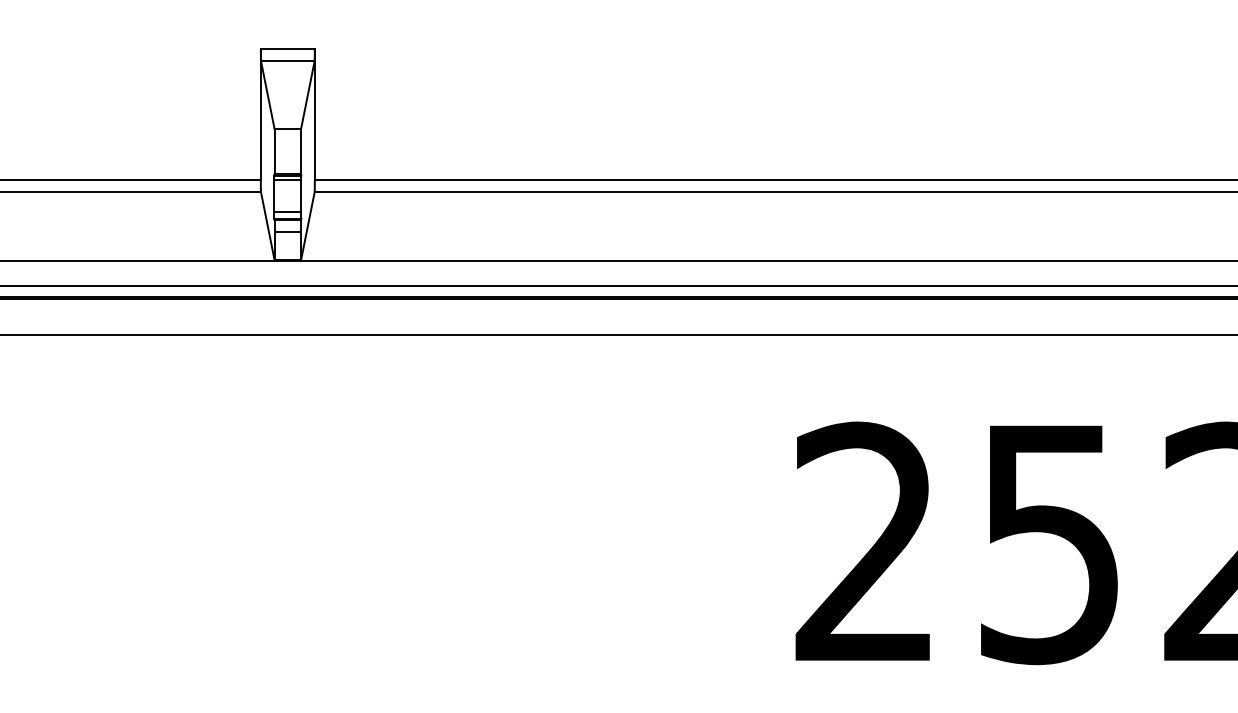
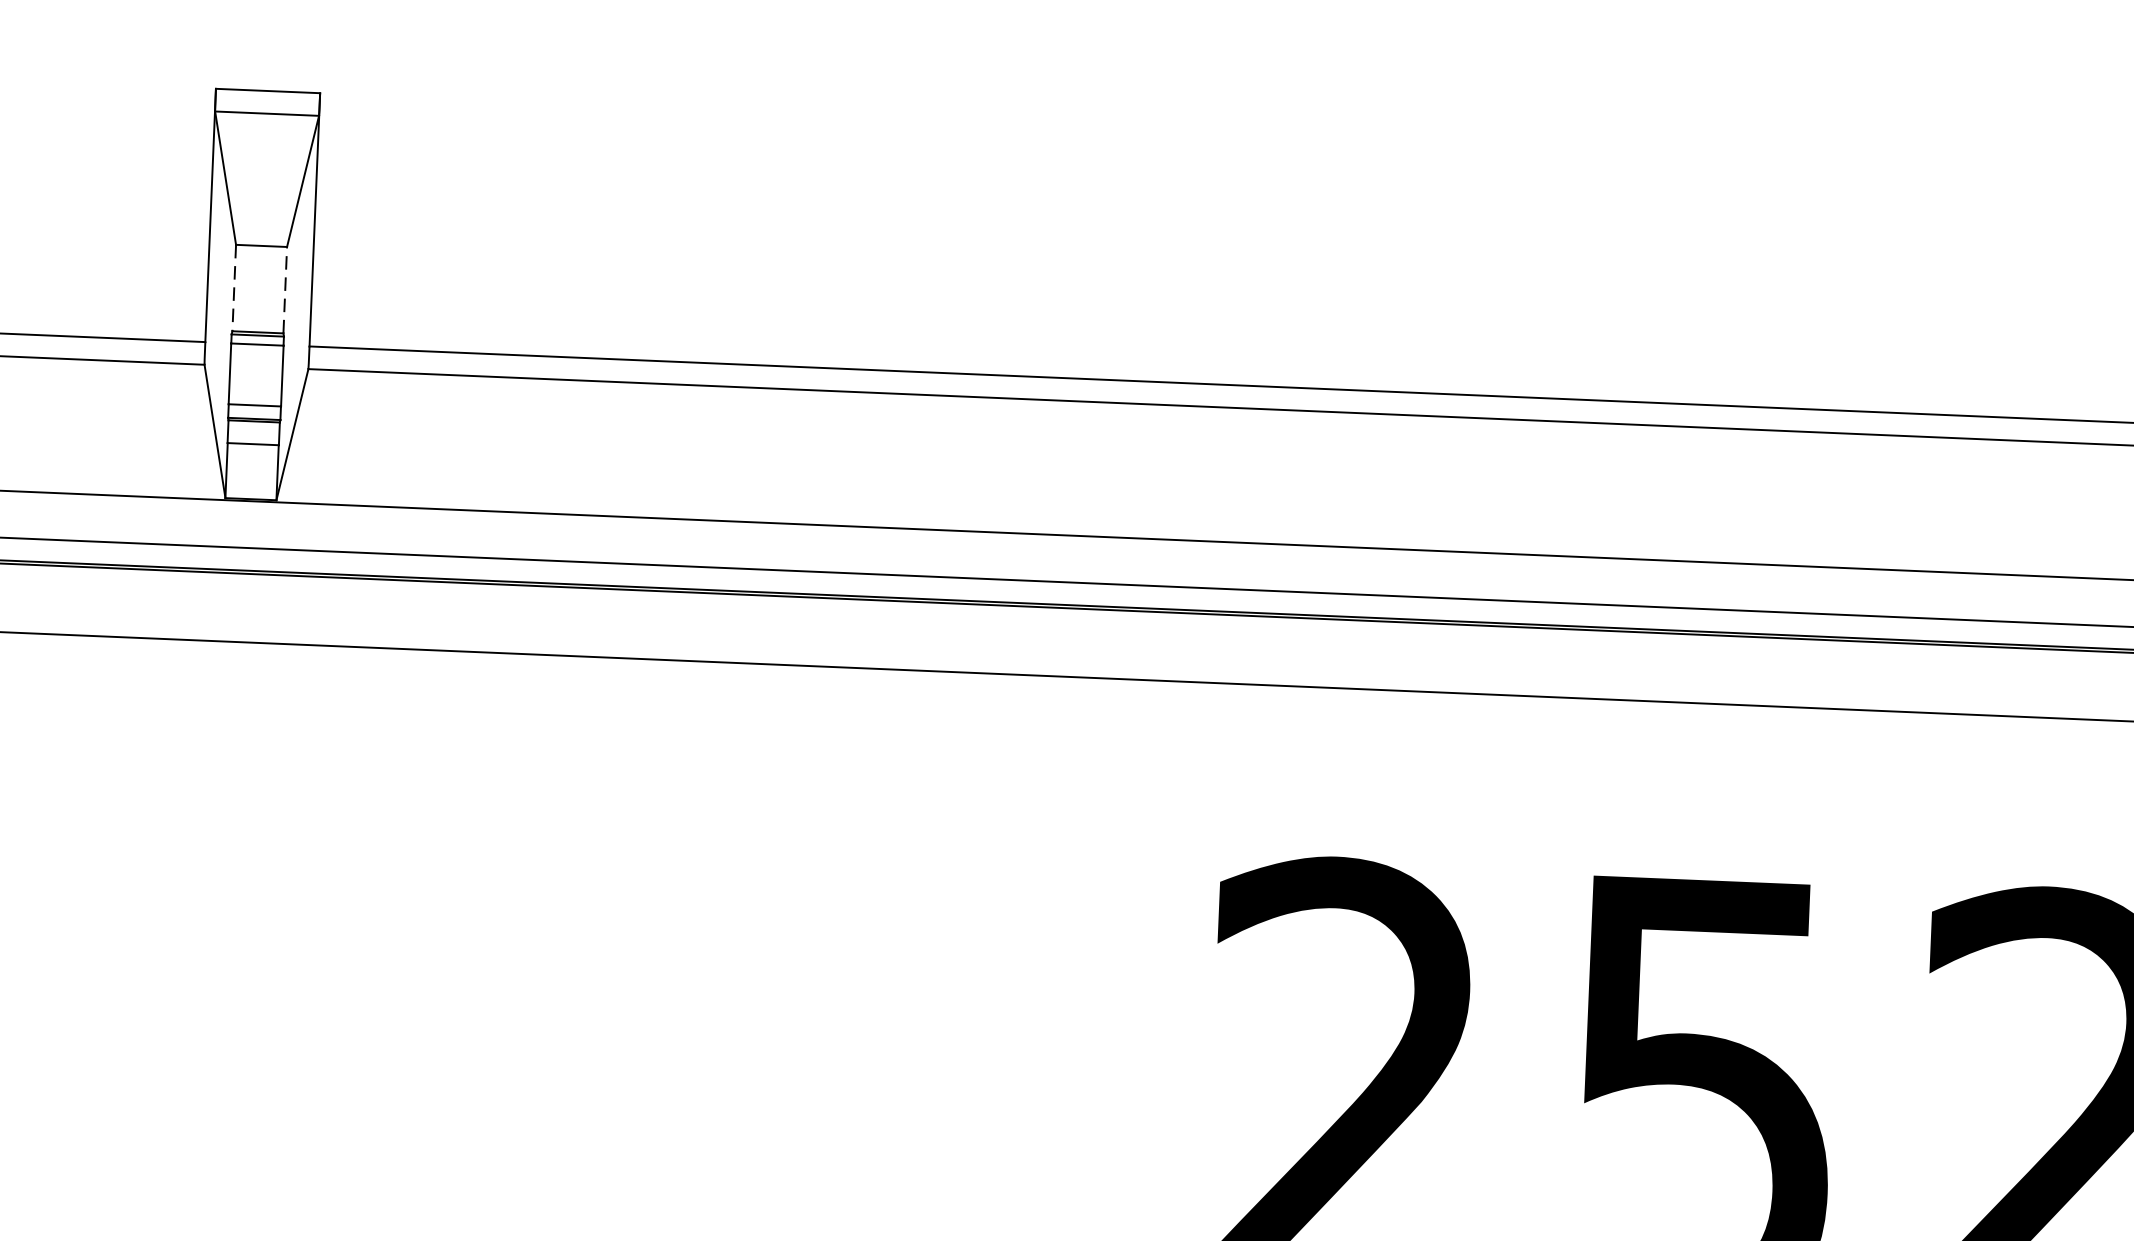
line: (301, 151) -> (286, 290), solid -> dashed
line: (274, 152) -> (233, 289), solid -> dashed

